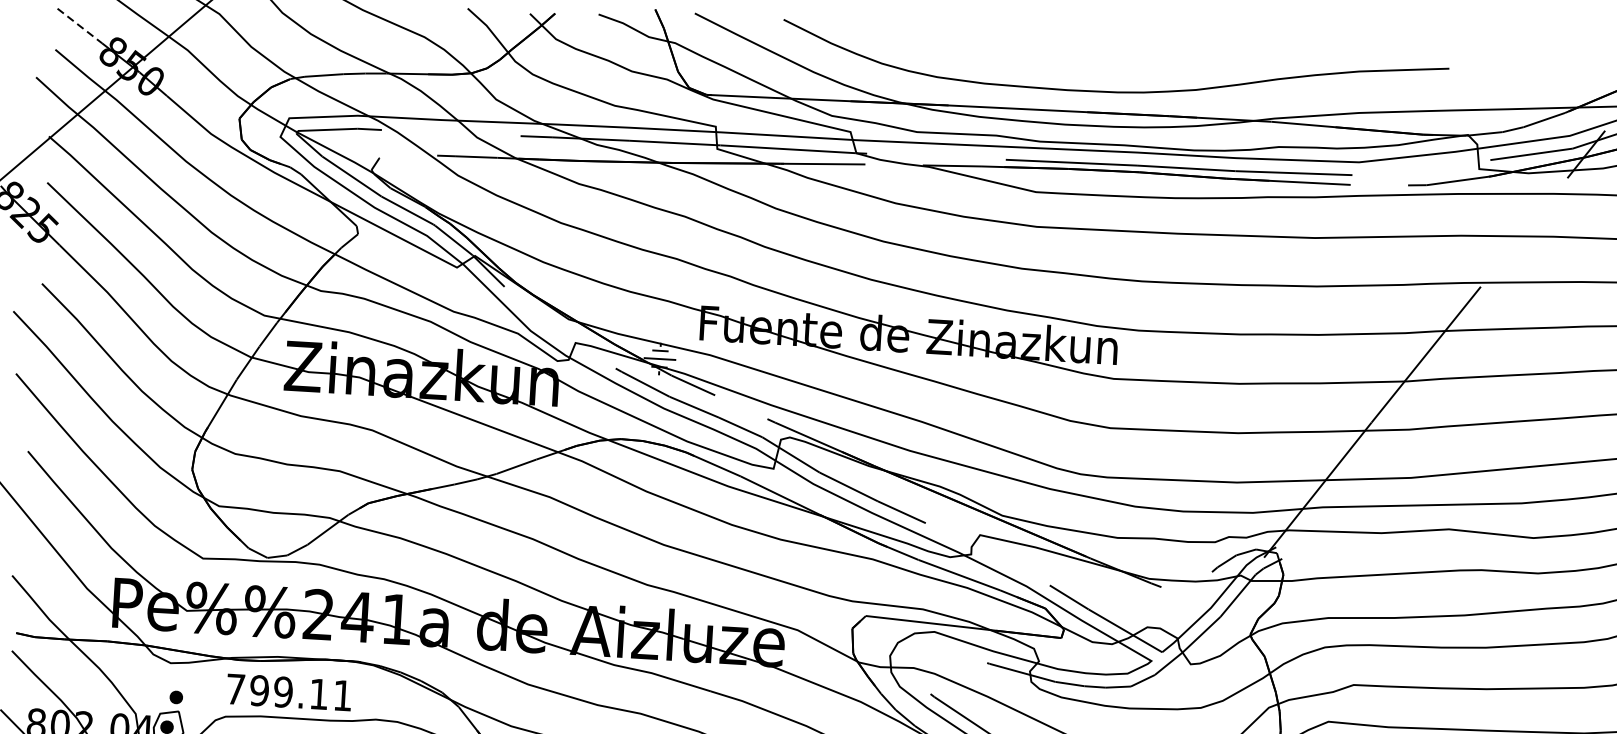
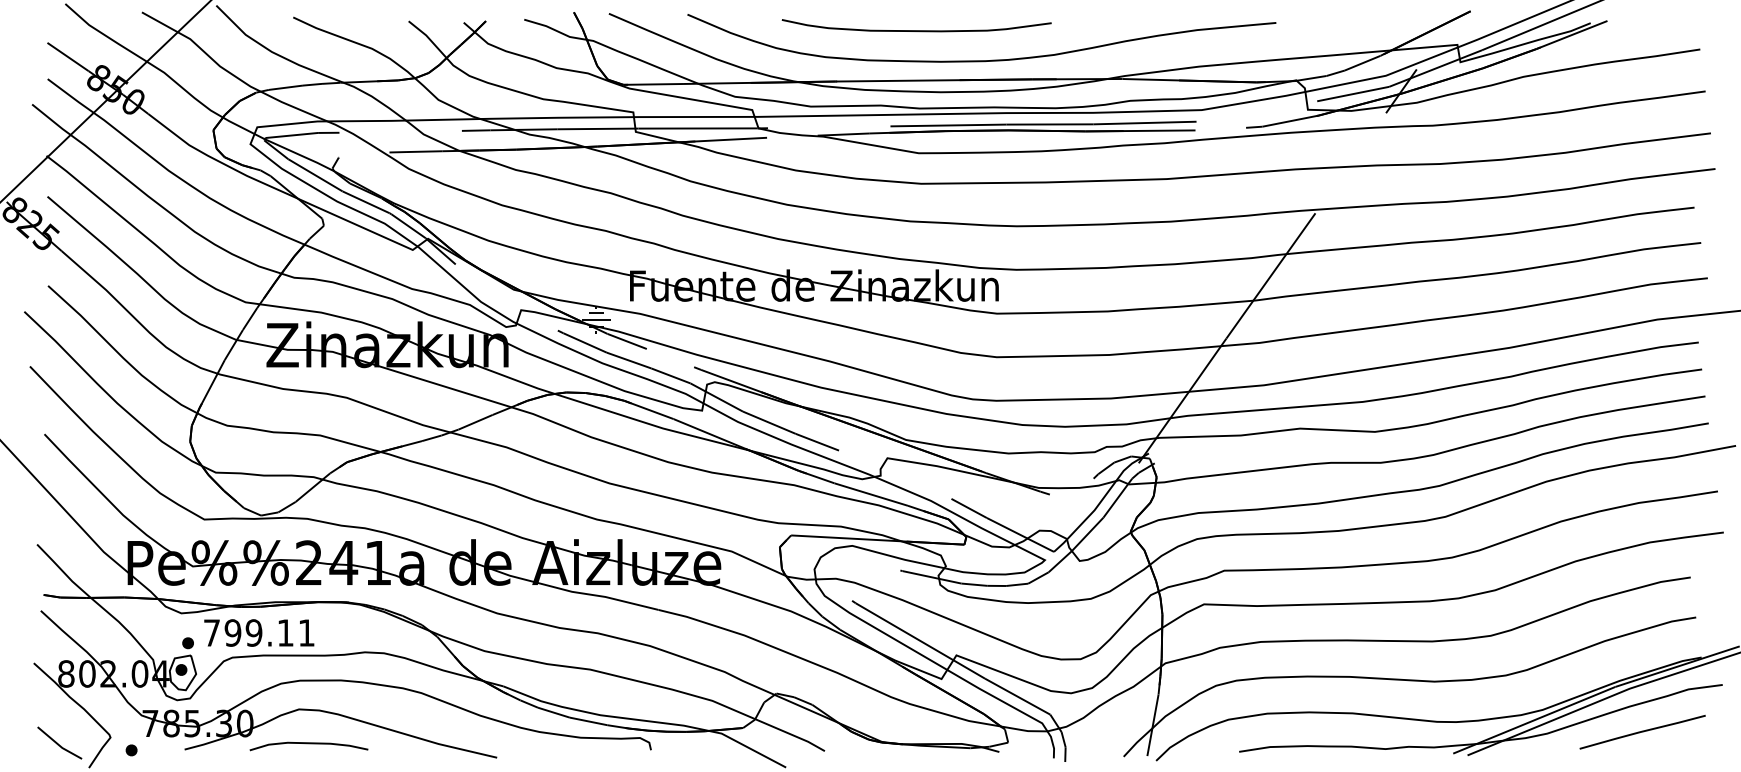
line: (80, 25) -> (68, 56), dashed -> solid
curve: (1041, 53) -> (916, 30), added
text: (289, 691) -> (259, 632), moved

